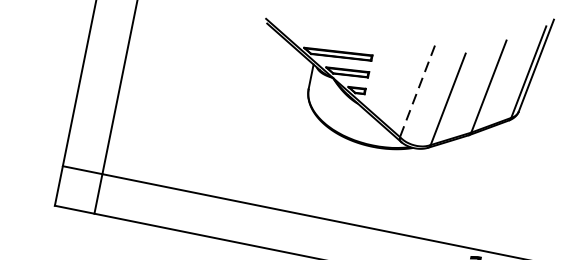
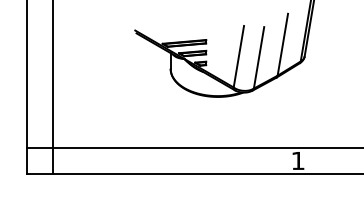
line: (416, 92) -> (238, 57), dashed -> solid

